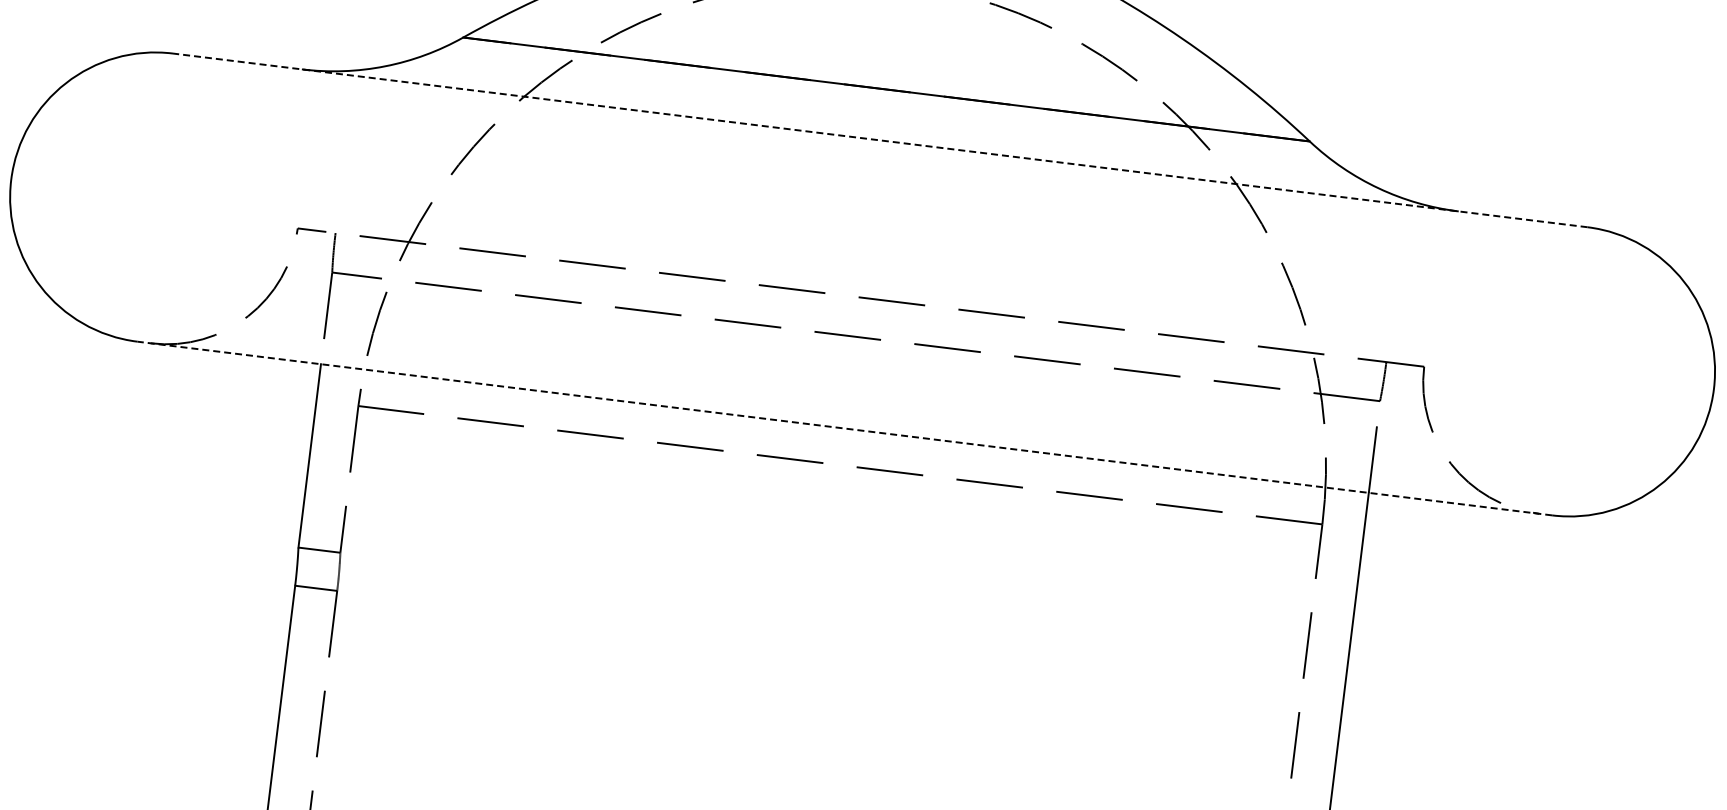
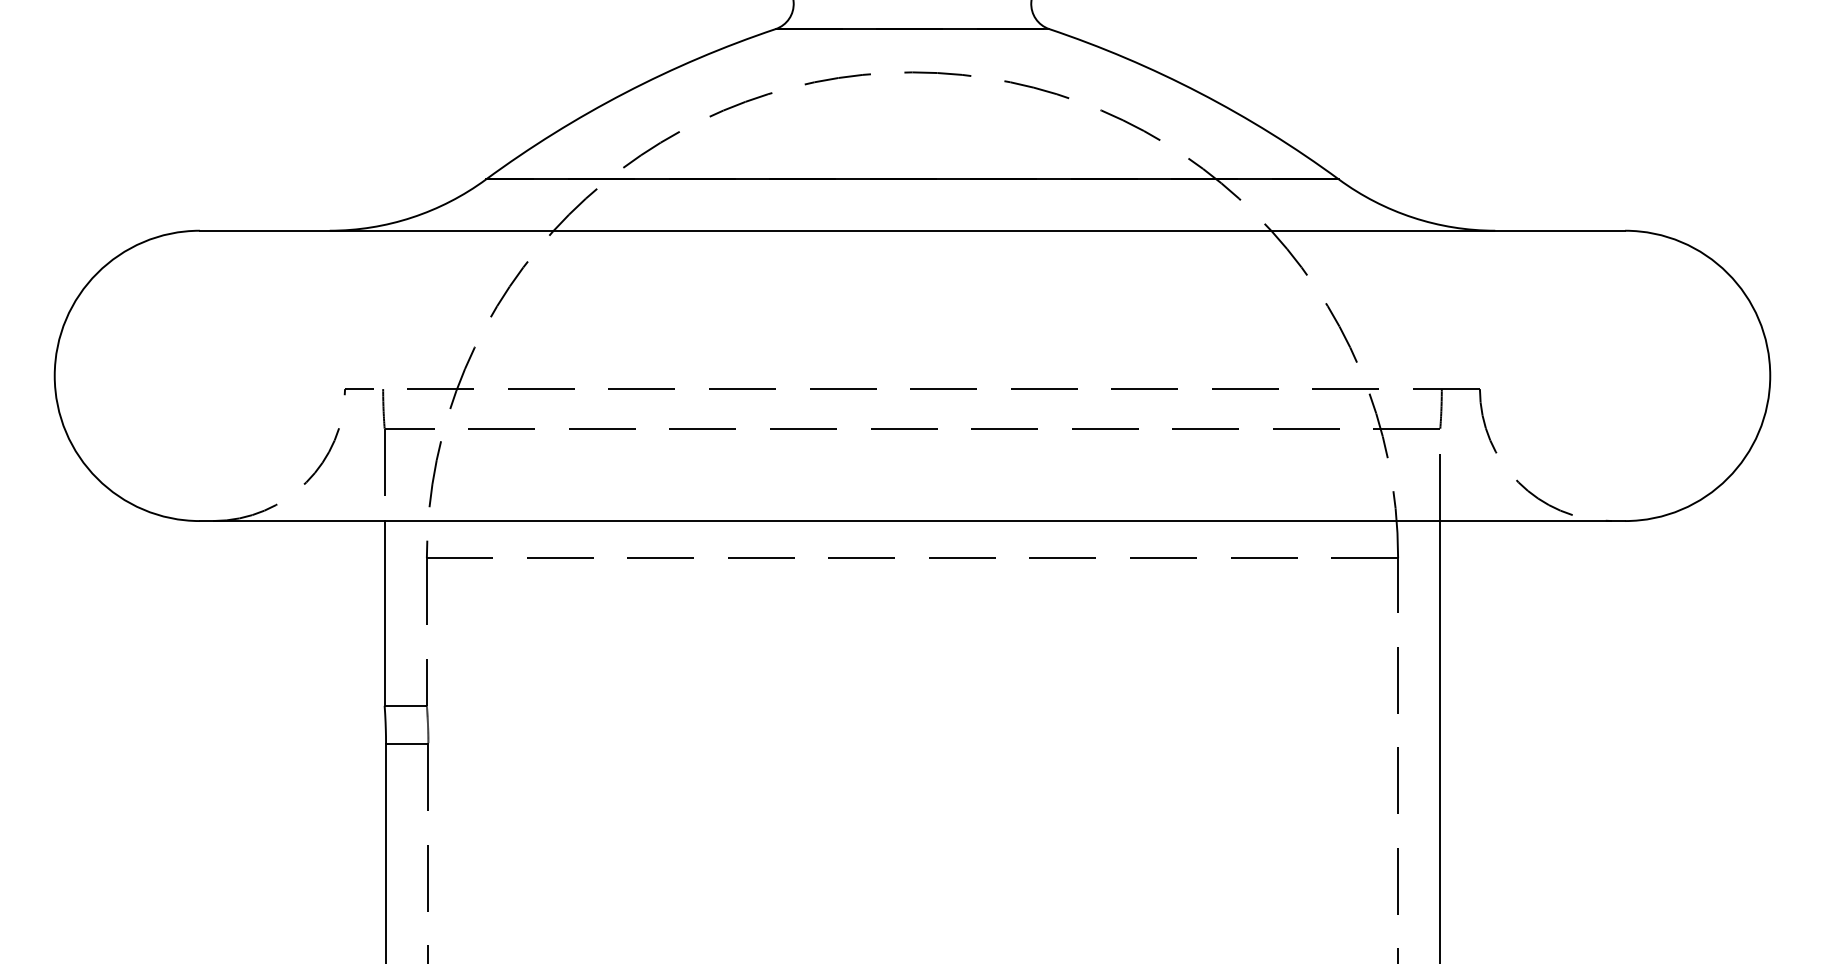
line: (880, 140) -> (912, 230), dashed -> solid
line: (844, 428) -> (912, 521), dashed -> solid

